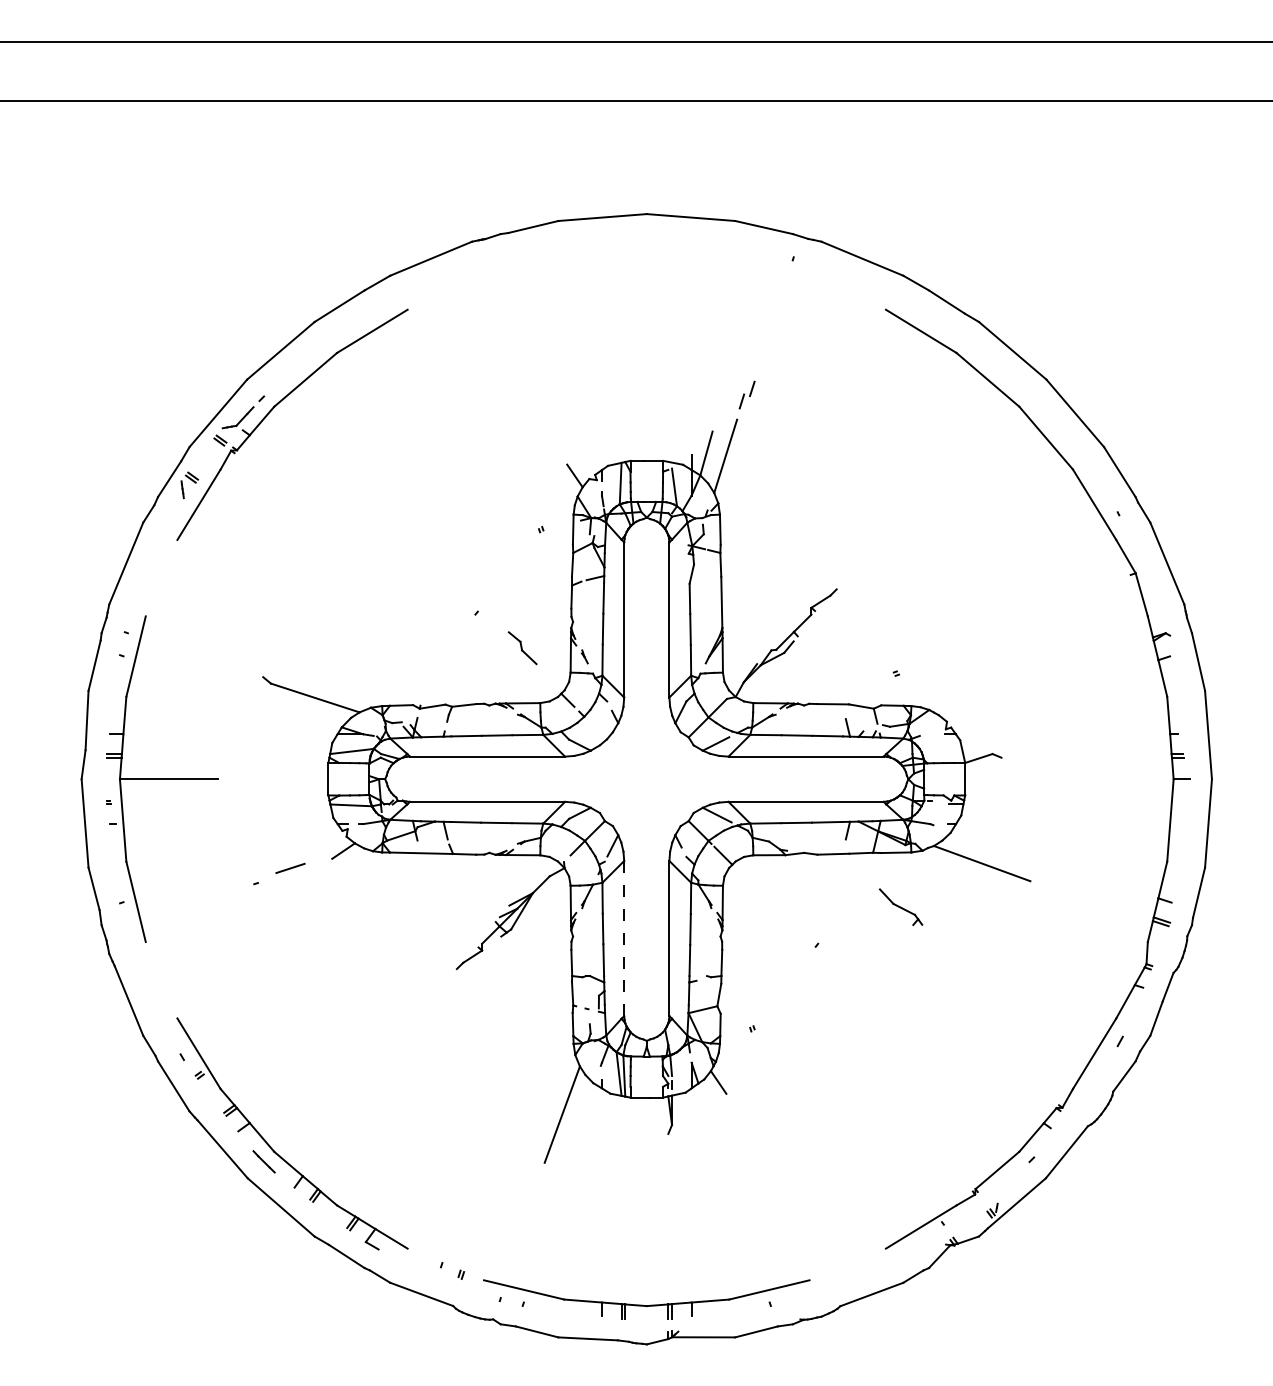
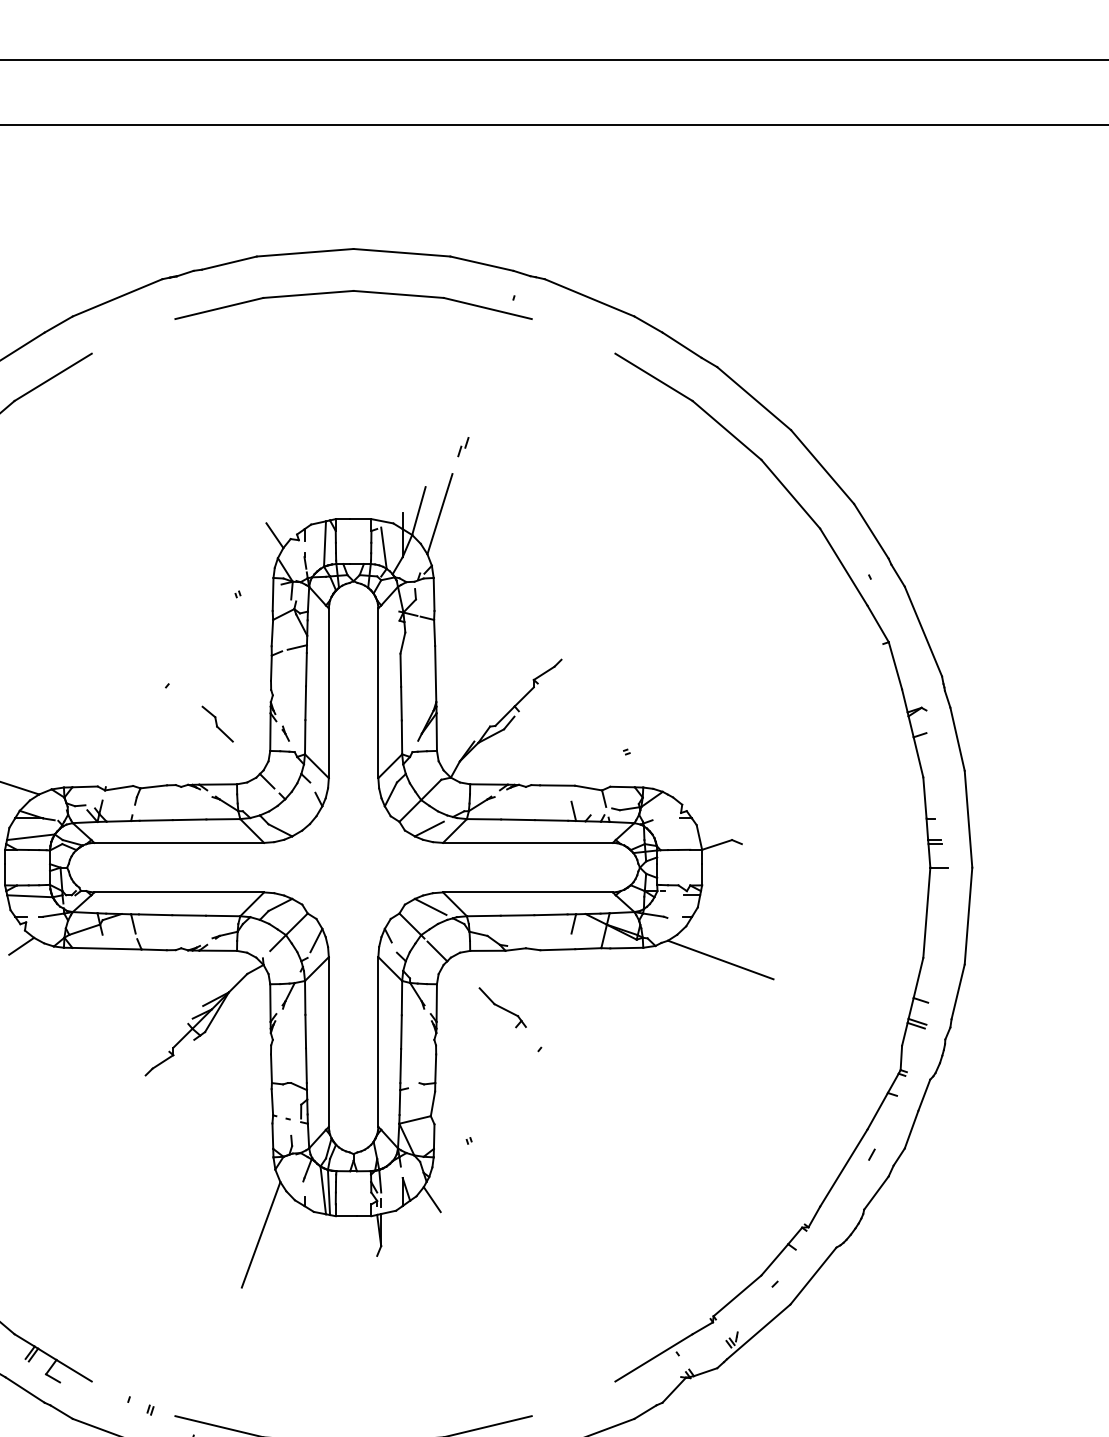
part: (646, 253) -> (353, 292), added
part: (746, 394) -> (462, 446), size x0.62
part: (900, 907) -> (502, 1008), moved
line: (624, 938) -> (329, 1041), dashed -> solid

